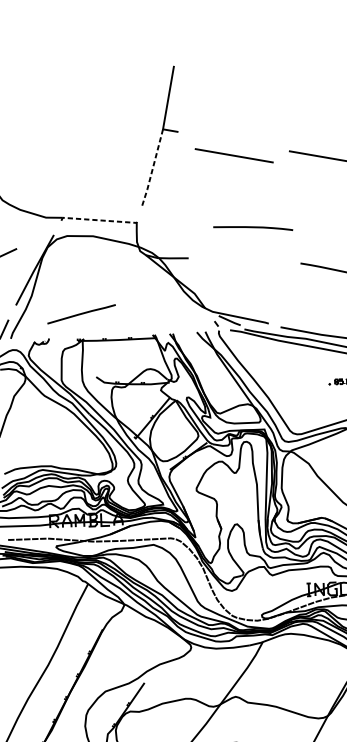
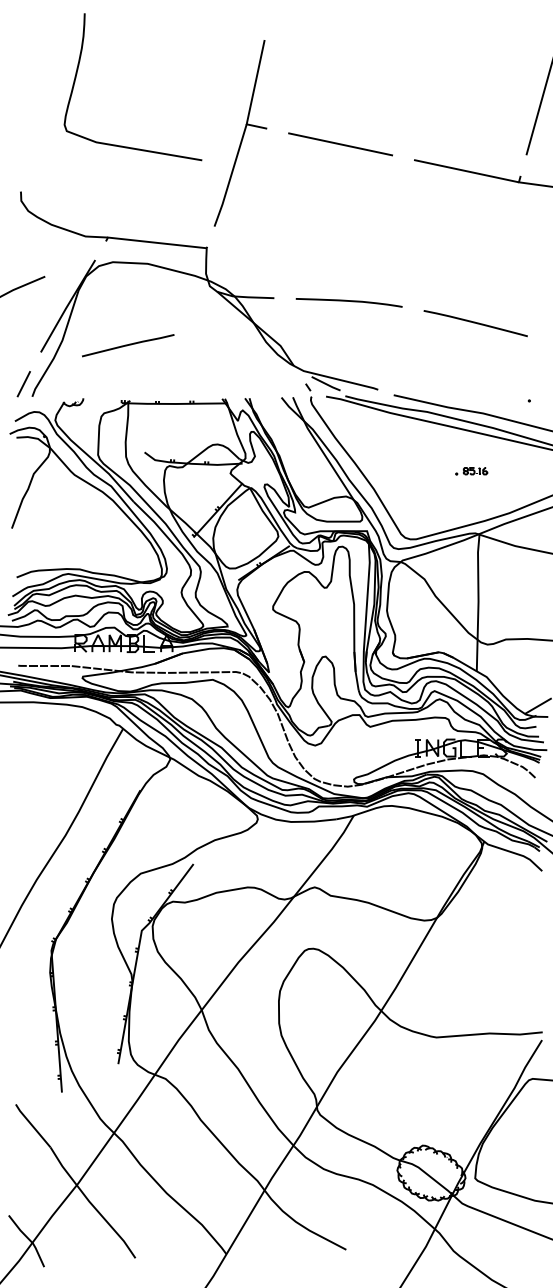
curve: (35, 96) -> (77, 74), added
line: (234, 155) -> (340, 144), moved
line: (152, 168) -> (230, 176), dashed -> solid
line: (97, 220) -> (154, 242), dashed -> solid
curve: (252, 227) -> (348, 301), moved
line: (81, 314) -> (128, 345), moved

